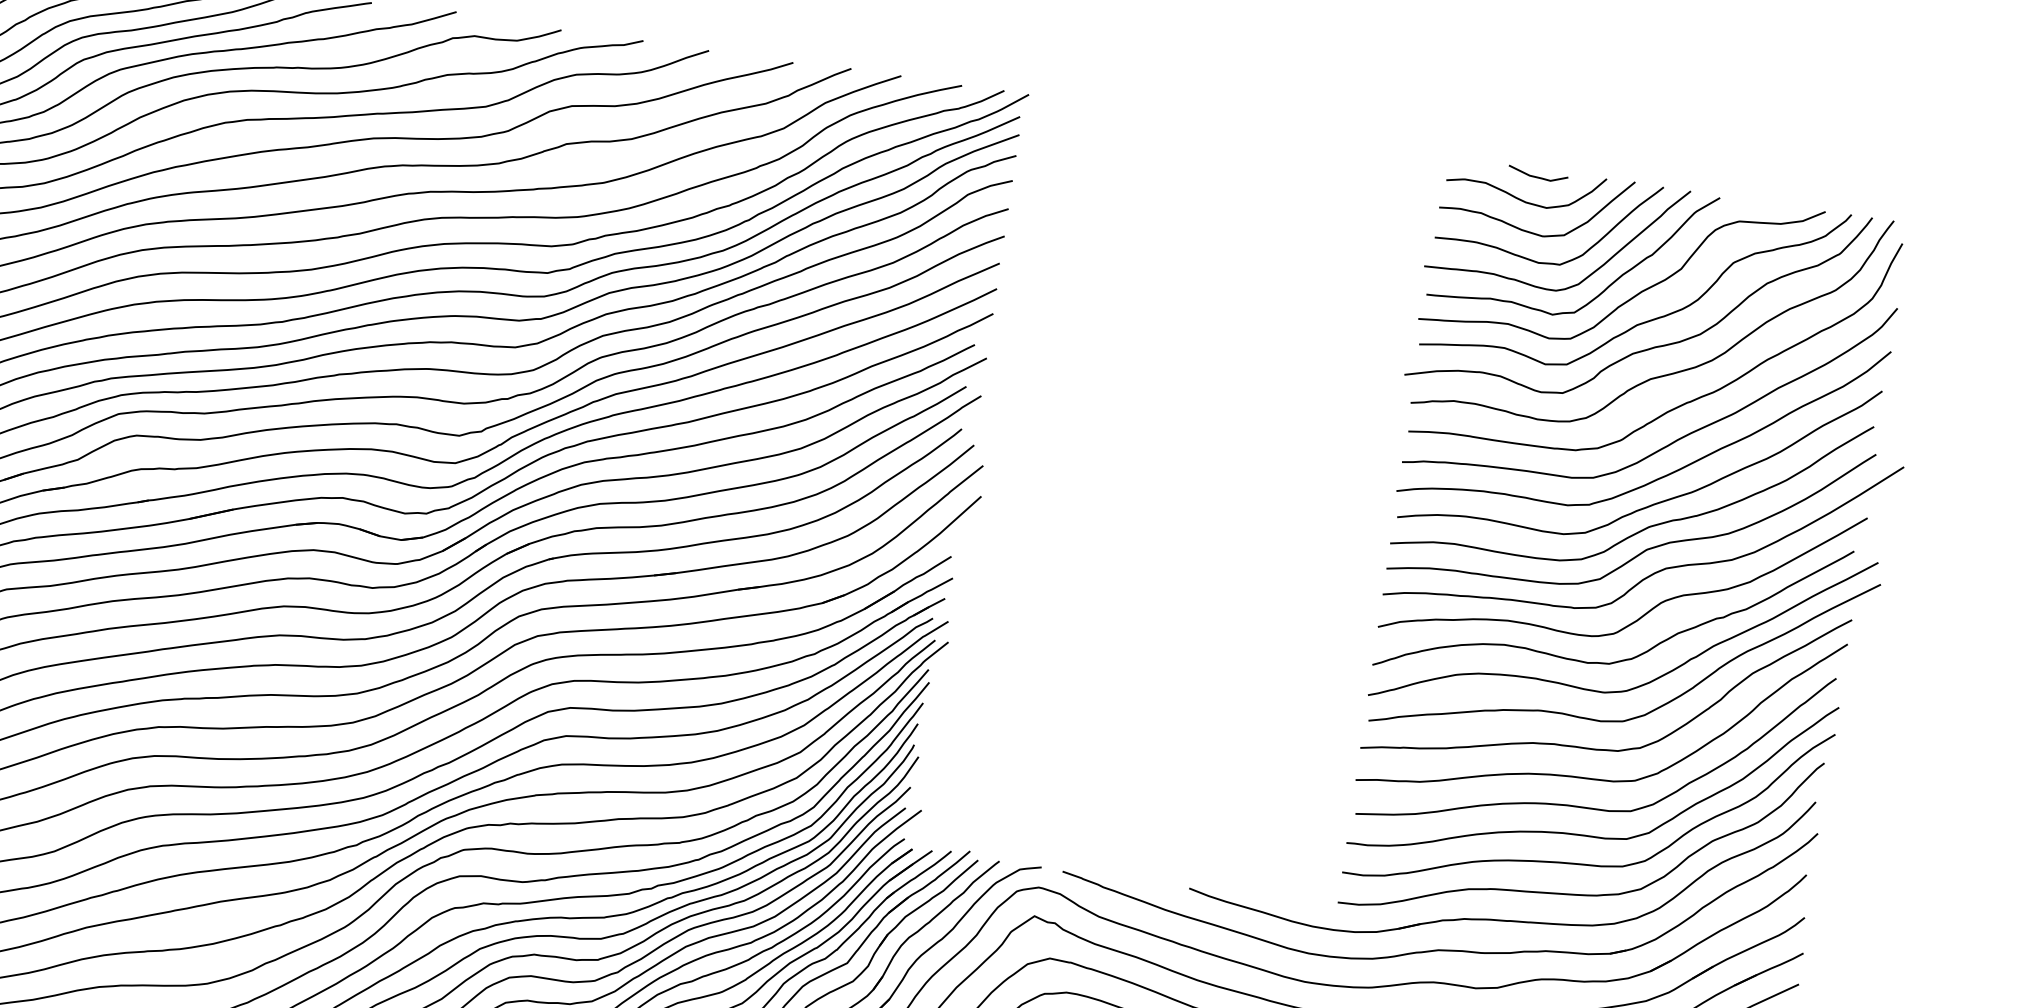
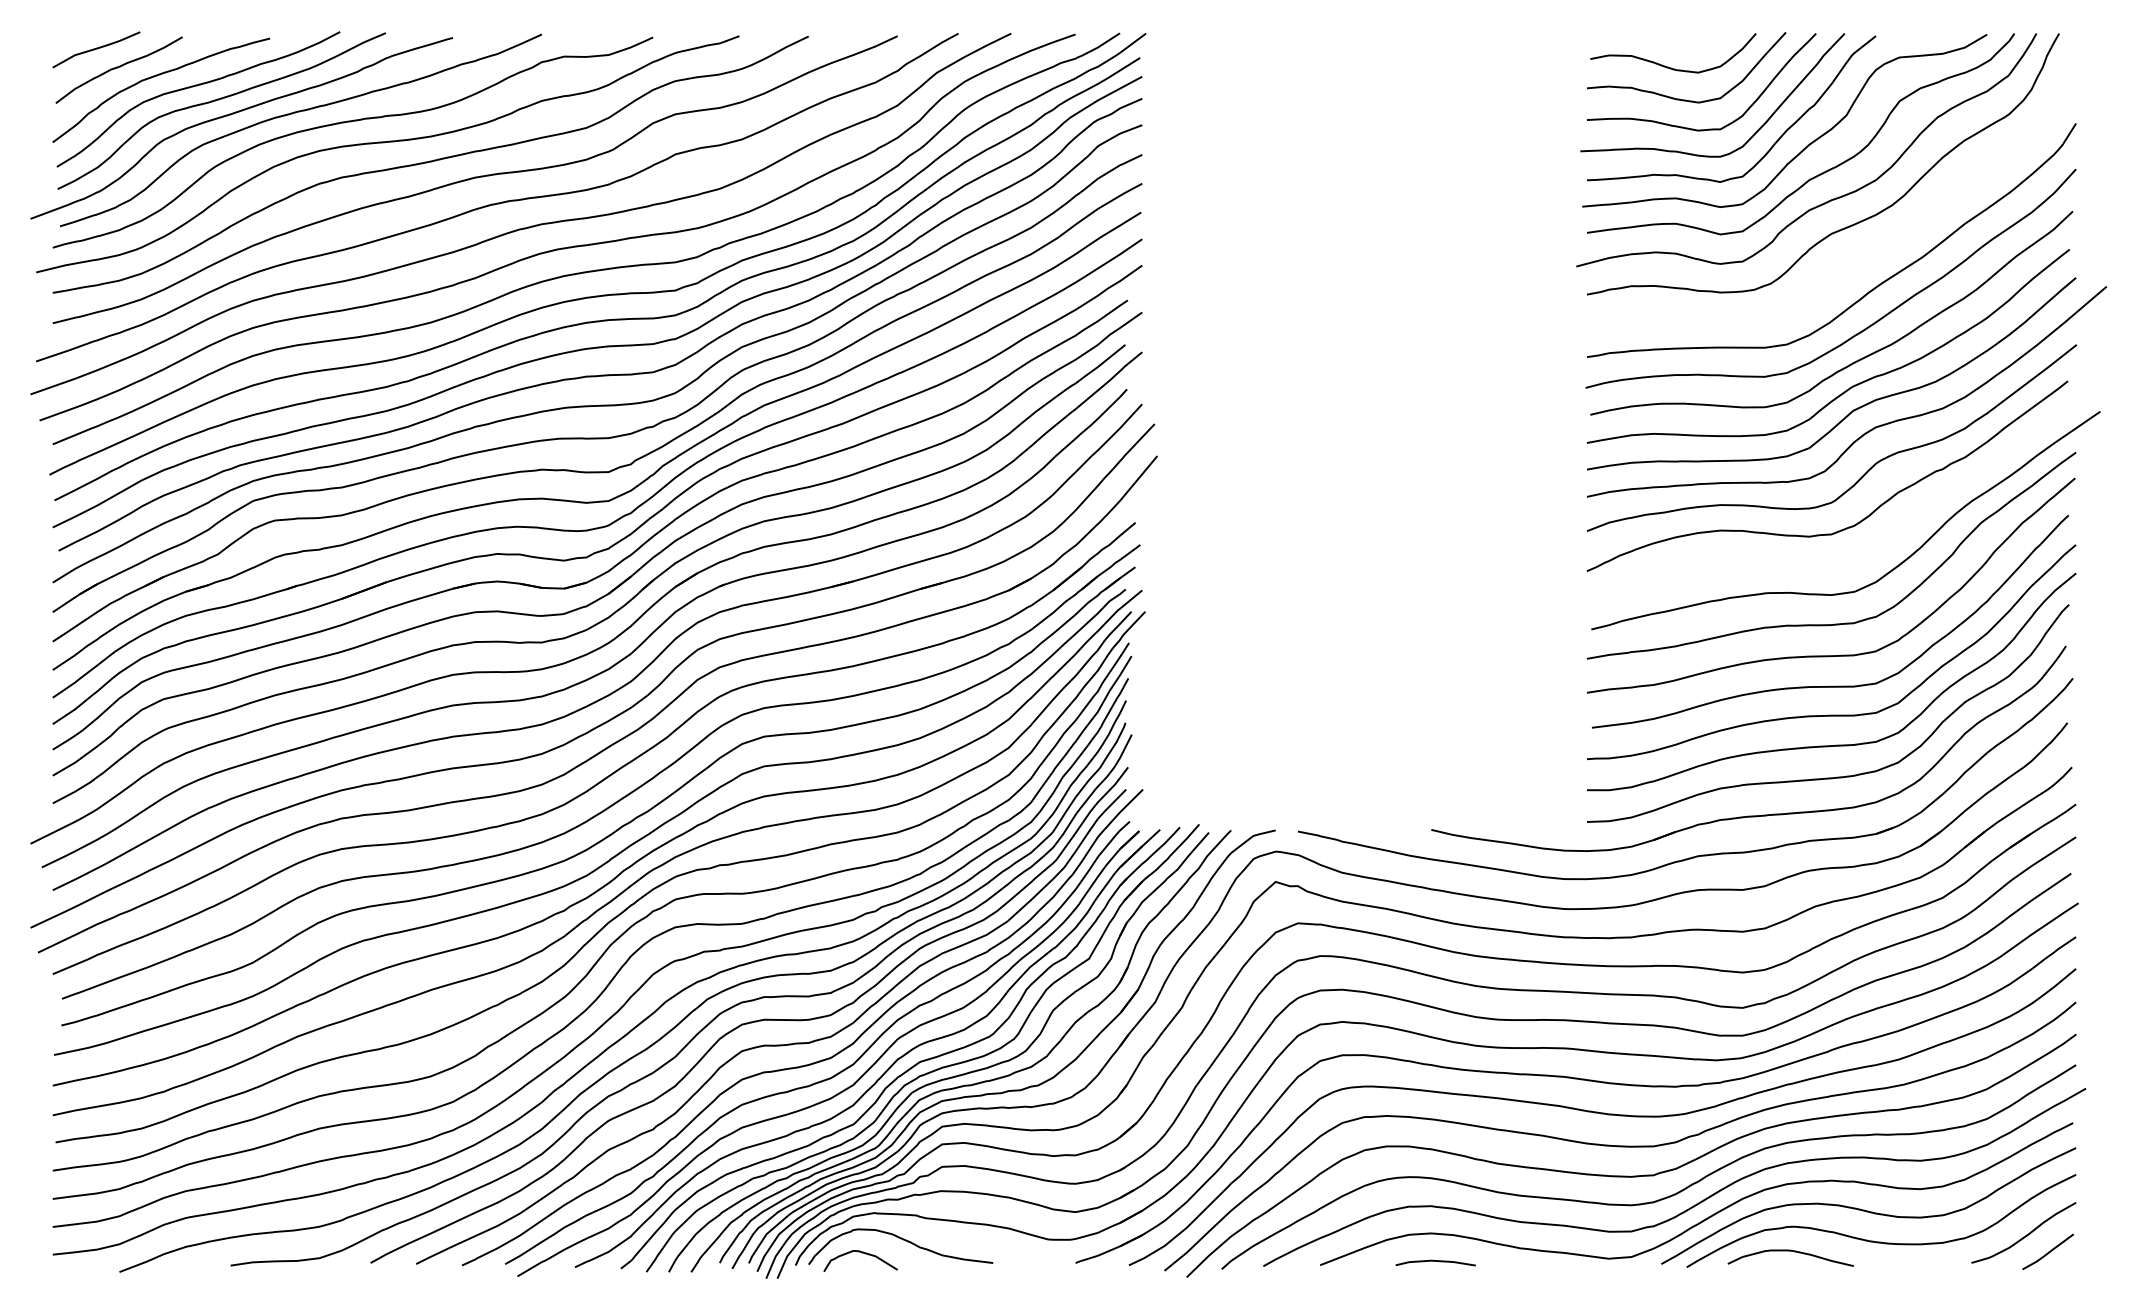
line: (1537, 176) -> (1684, 41), removed
curve: (1683, 402) -> (1869, 253), removed
curve: (1641, 684) -> (1868, 550), removed

